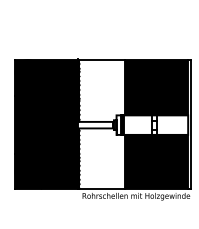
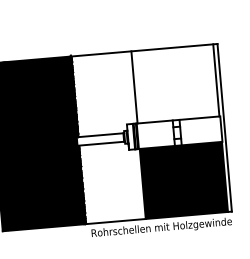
fill: (155, 87) -> (174, 83), removed

